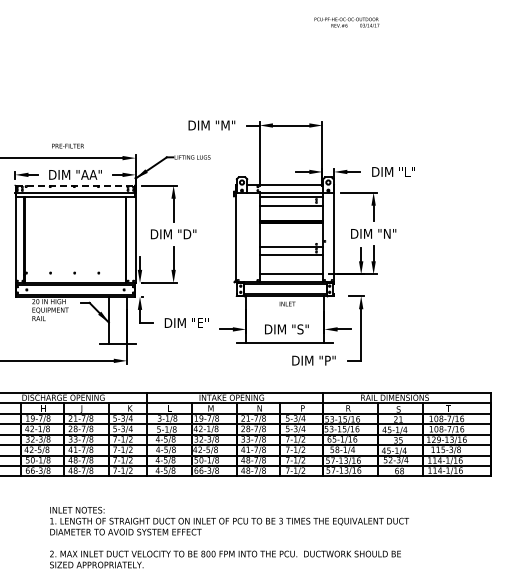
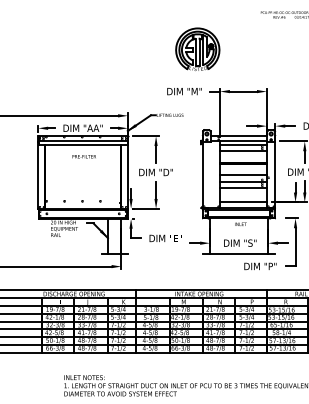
part: (229, 68) -> (197, 49), added
text: (67, 145) -> (83, 156), moved
line: (75, 185) -> (83, 136), dashed -> solid
line: (290, 238) -> (242, 175), added

